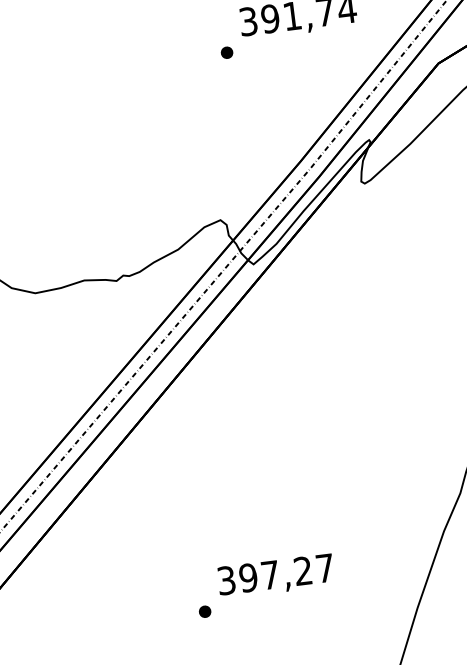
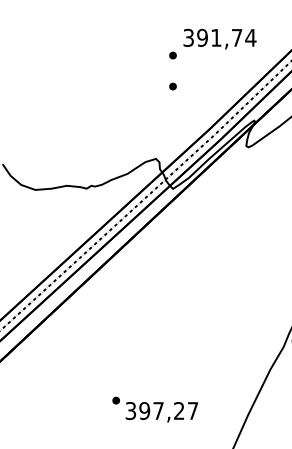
part: (232, 101) -> (172, 86), added
text: (275, 576) -> (161, 412), moved

